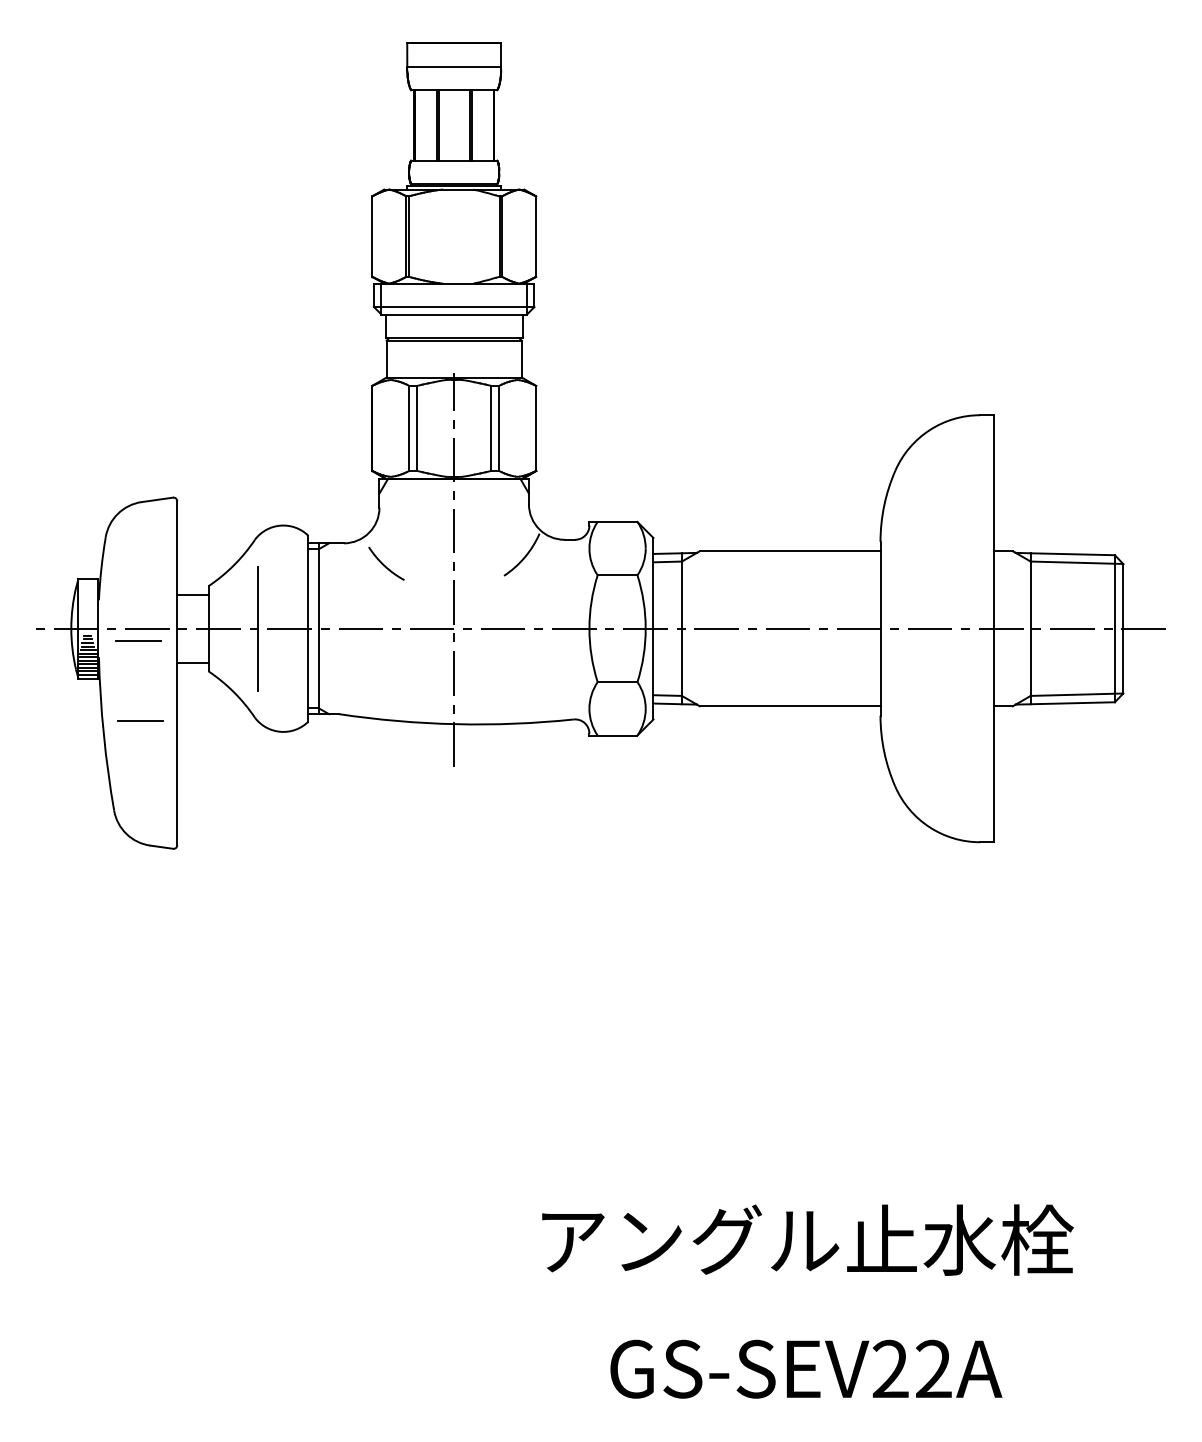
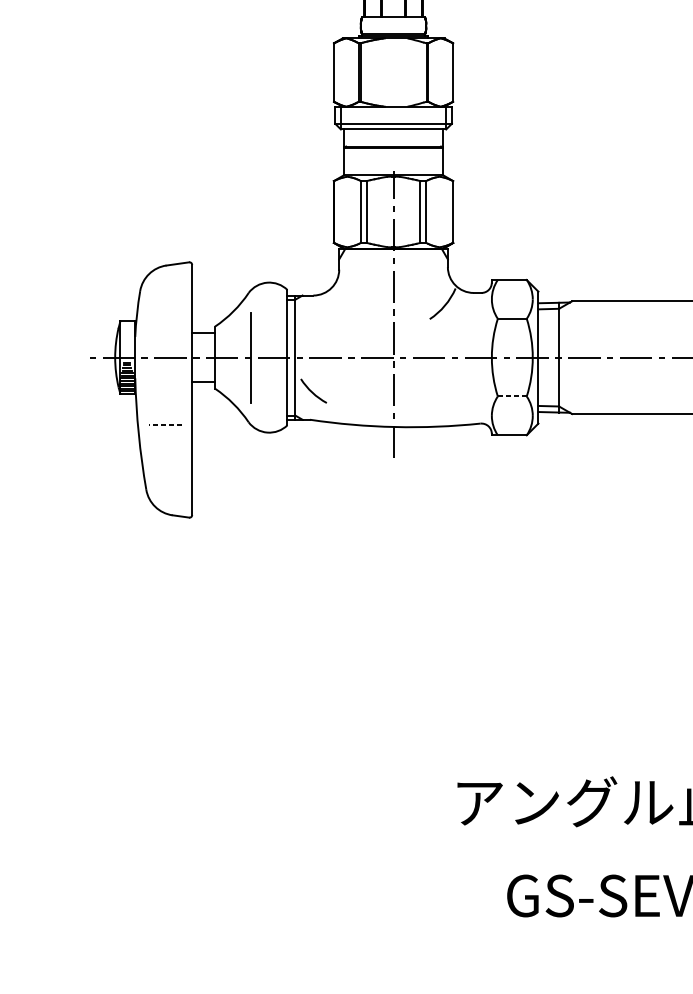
arc: (384, 564) -> (312, 391), moved
line: (137, 640) -> (163, 366), removed
line: (617, 682) -> (512, 396), solid -> dashed
line: (140, 720) -> (165, 424), solid -> dashed

